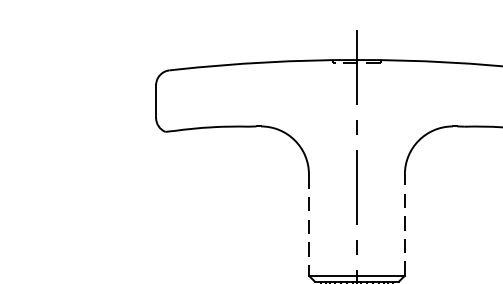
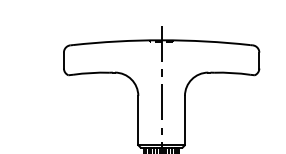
line: (309, 224) -> (138, 120), dashed -> solid
line: (403, 224) -> (184, 120), dashed -> solid

